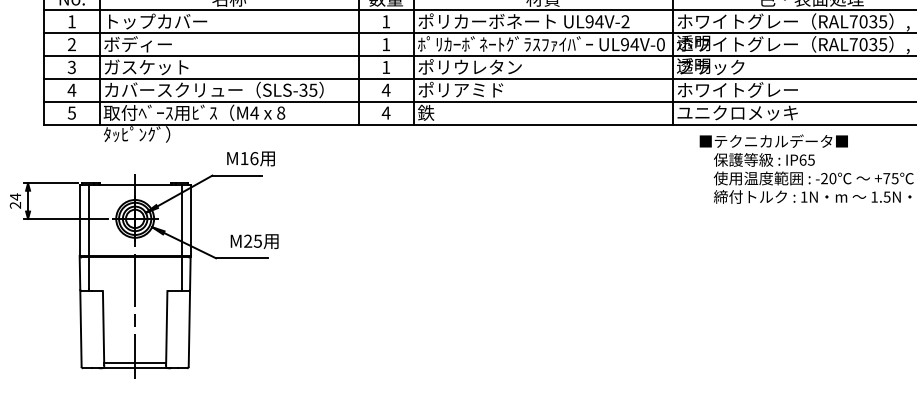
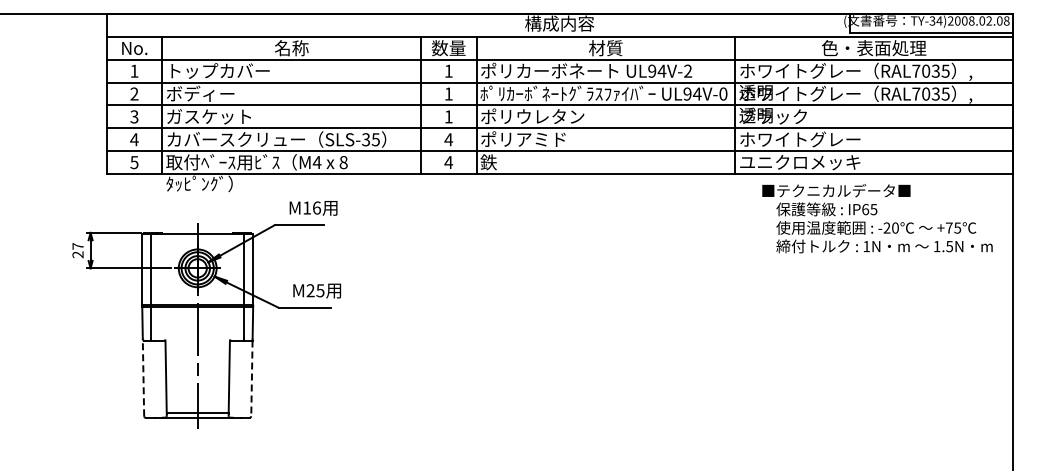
text: (14, 197) -> (77, 246), 24 -> 27
line: (80, 329) -> (143, 378), solid -> dashed
line: (188, 329) -> (251, 378), solid -> dashed

